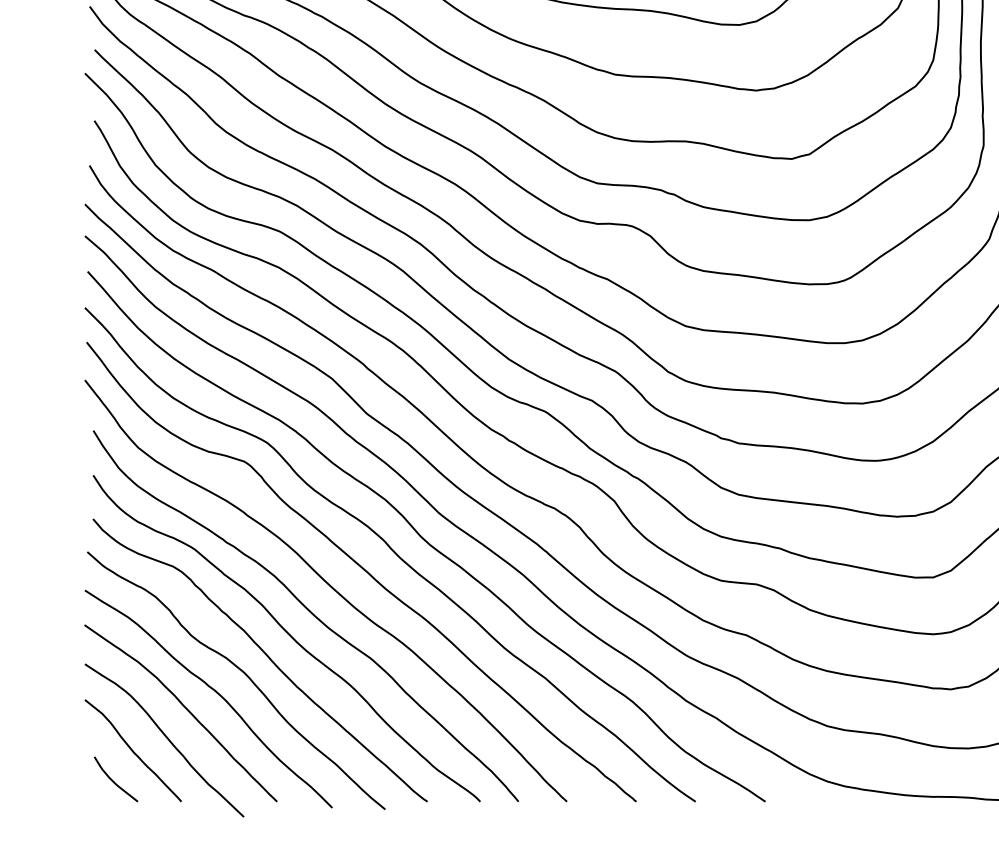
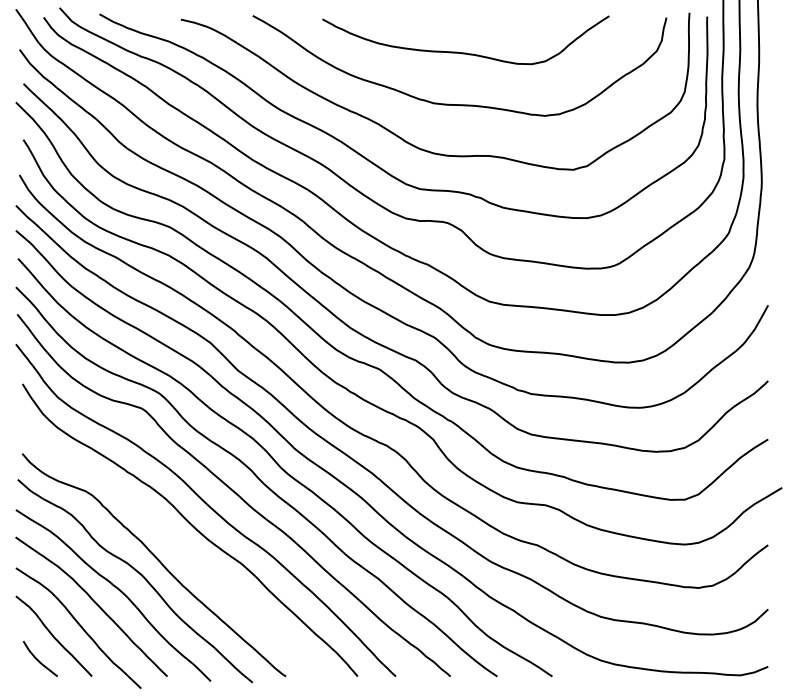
curve: (288, 635) -> (176, 545), removed

